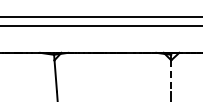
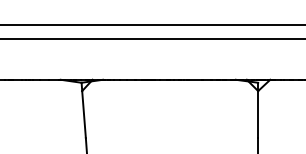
line: (171, 75) -> (258, 113), dashed -> solid

